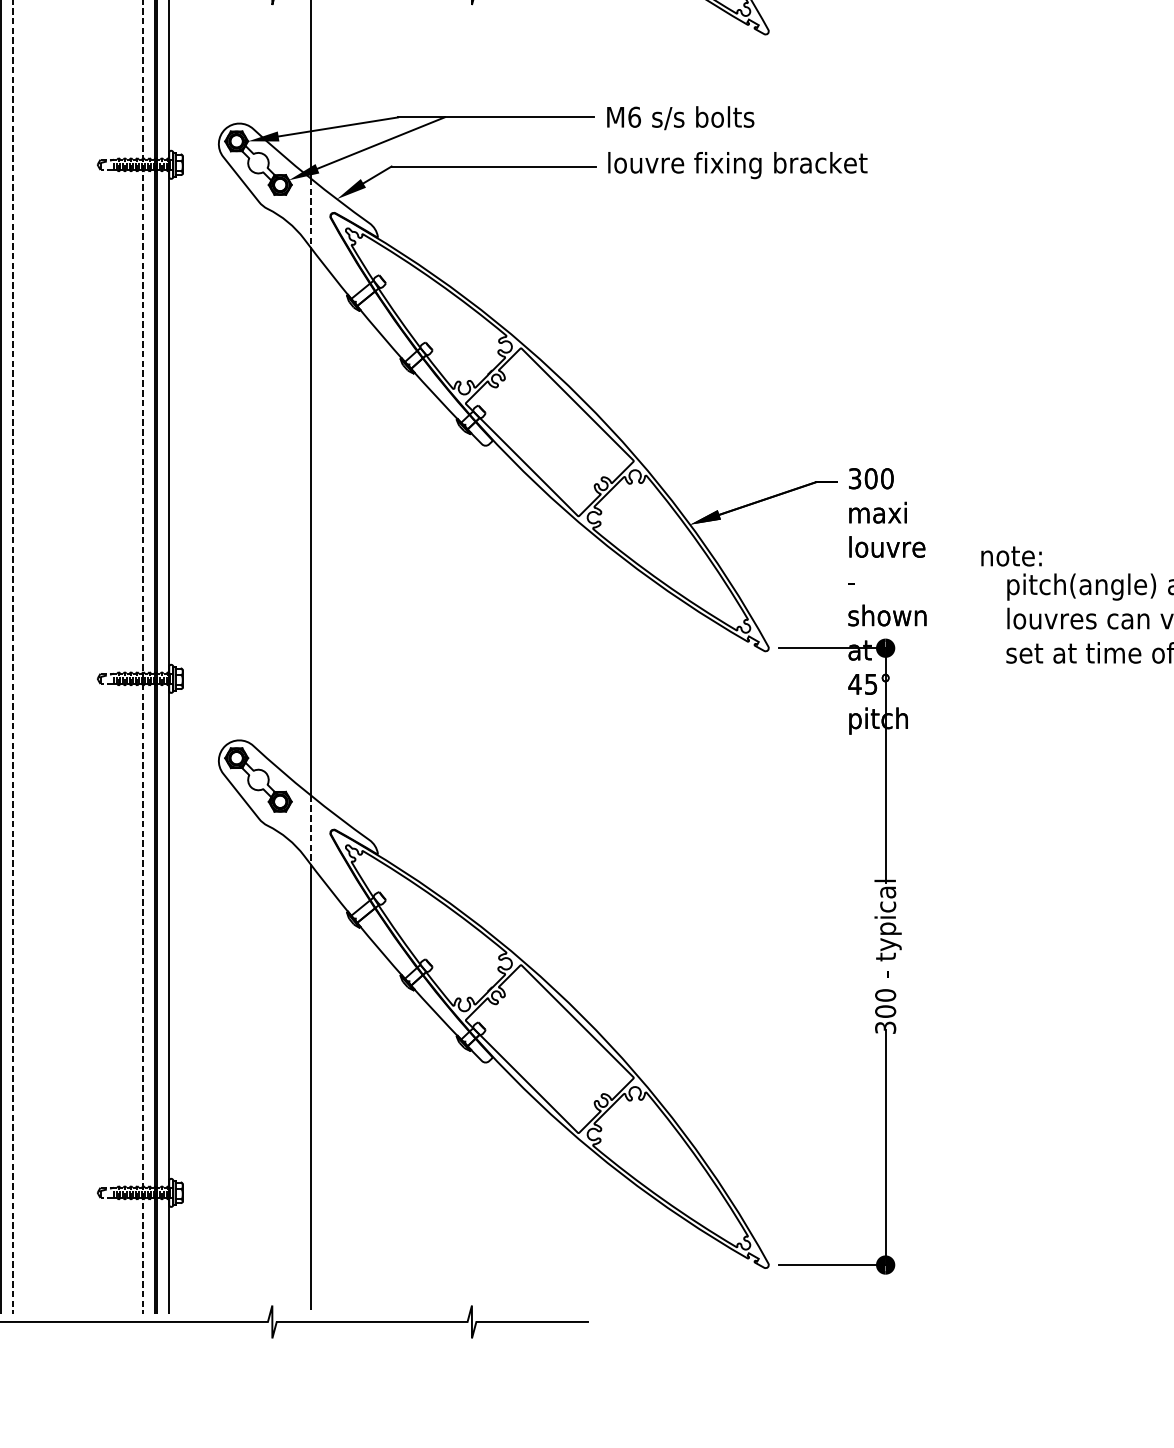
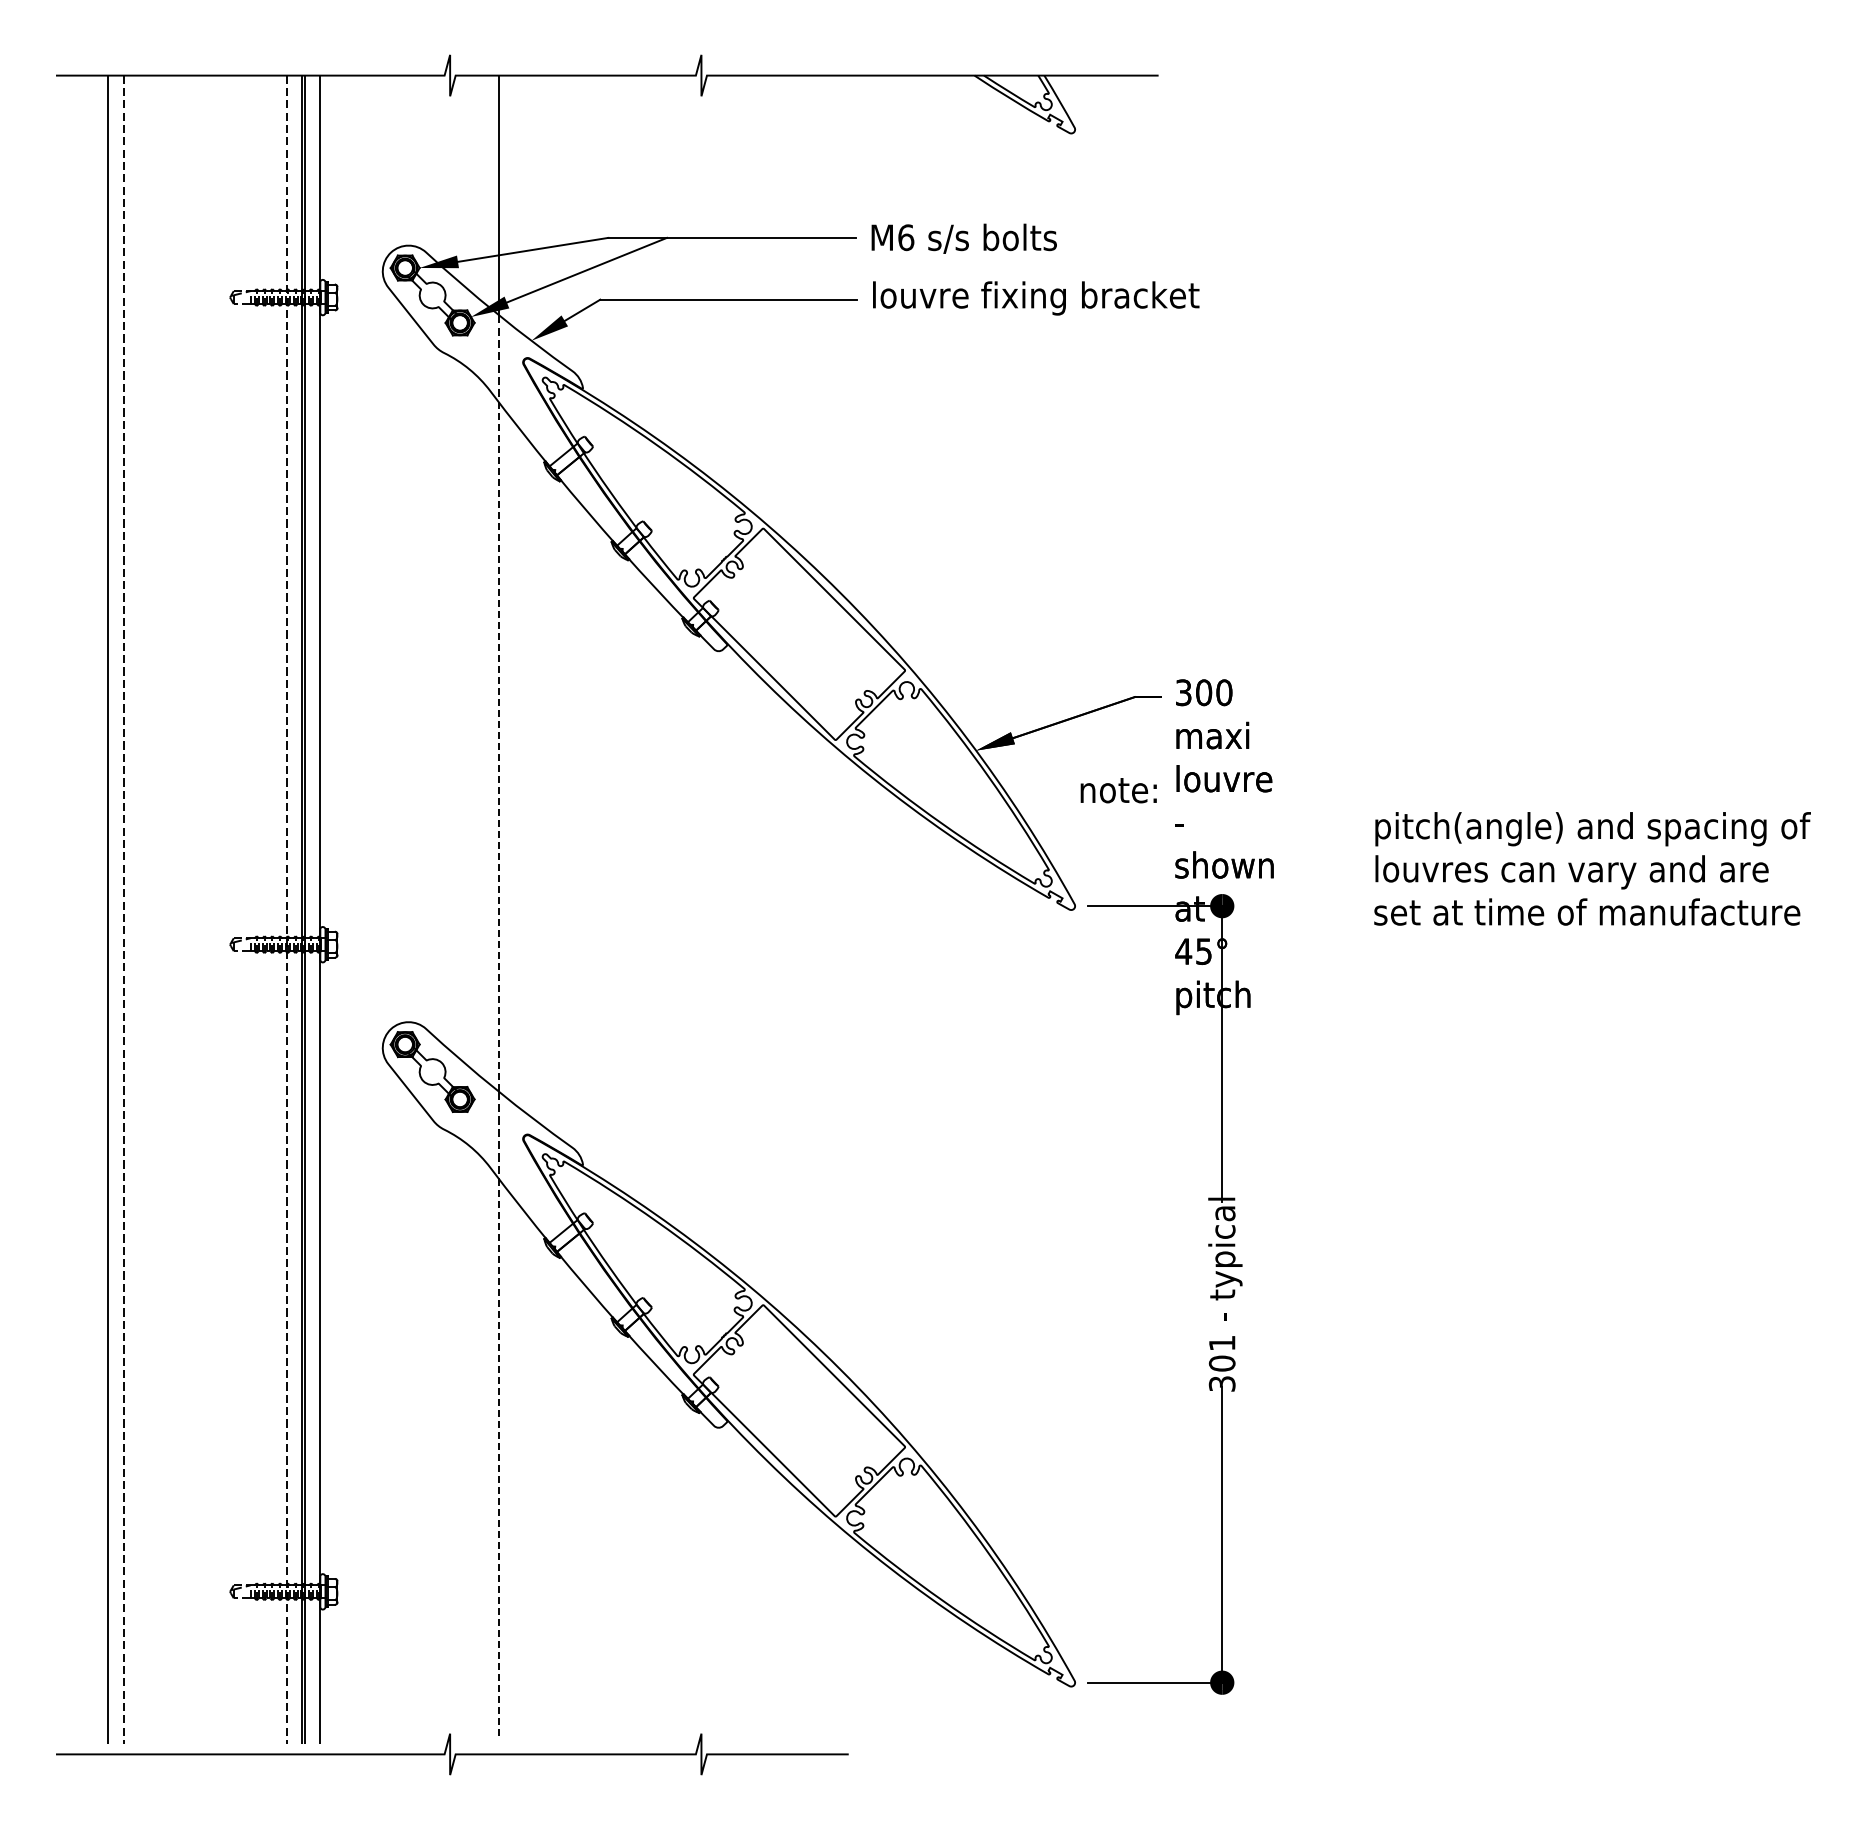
line: (310, 521) -> (498, 746), solid -> dashed
text: (1011, 556) -> (1118, 790), moved
text: (885, 995) -> (1221, 1343), 300 -> 301
line: (310, 1087) -> (498, 1459), solid -> dashed

